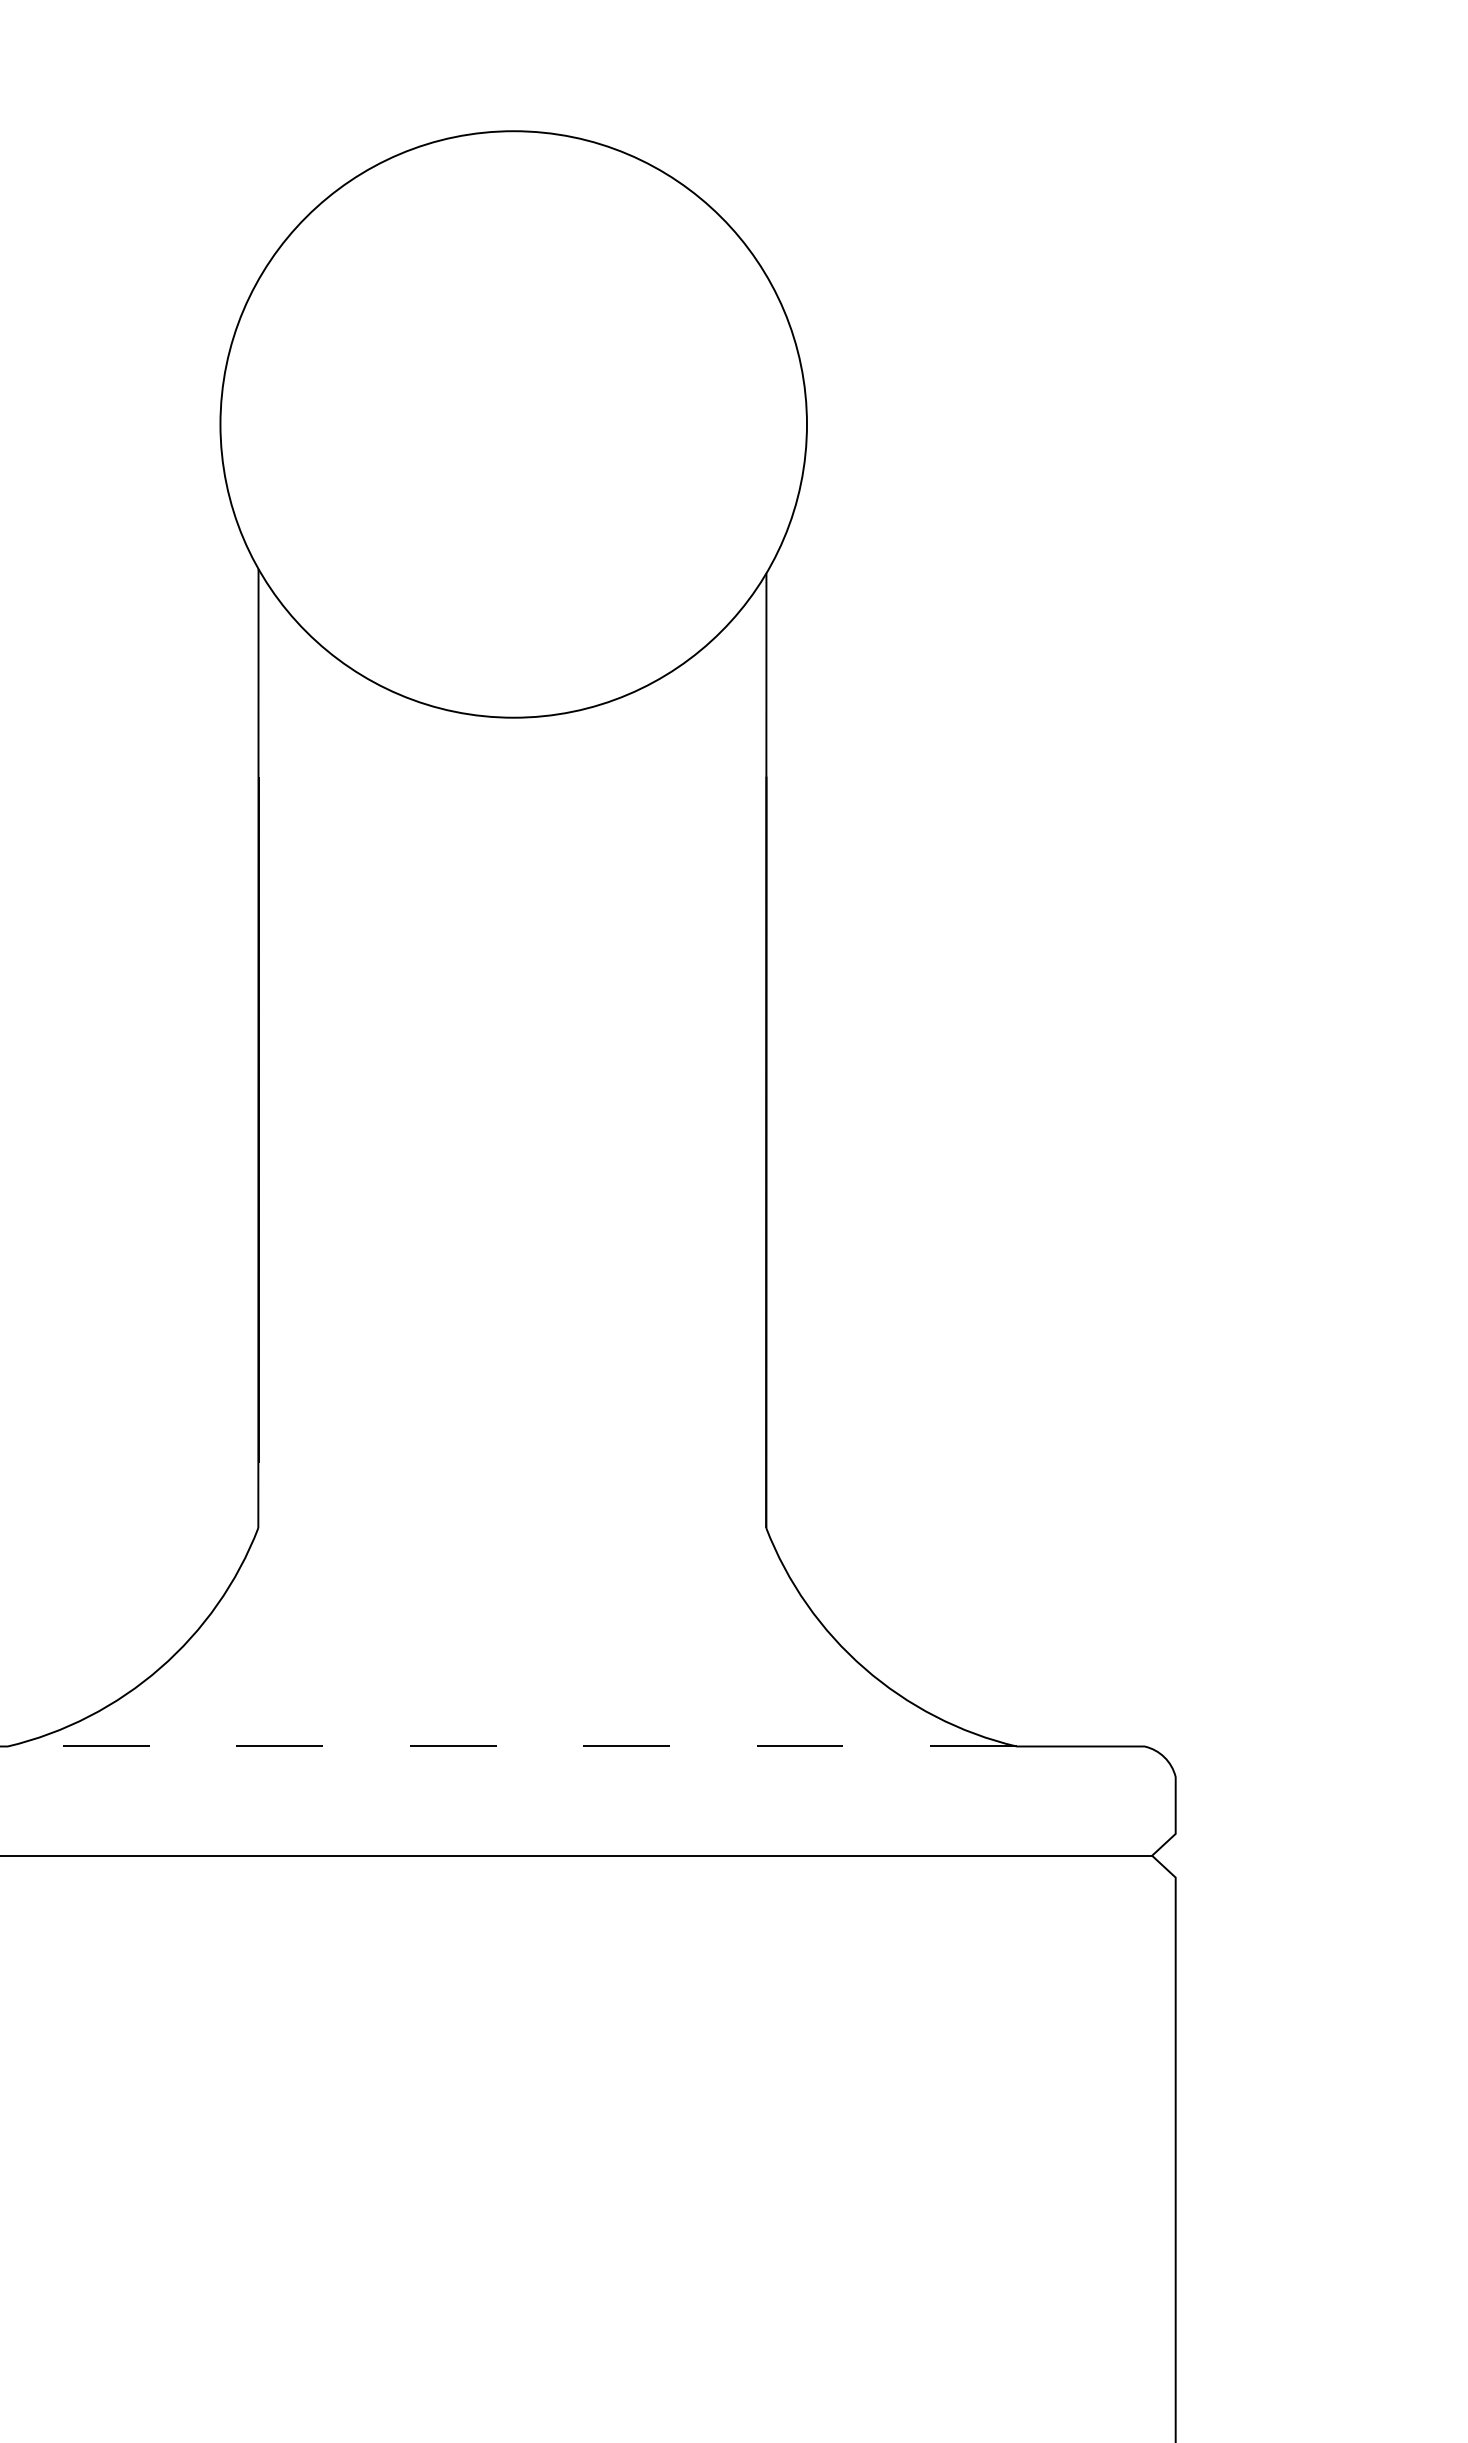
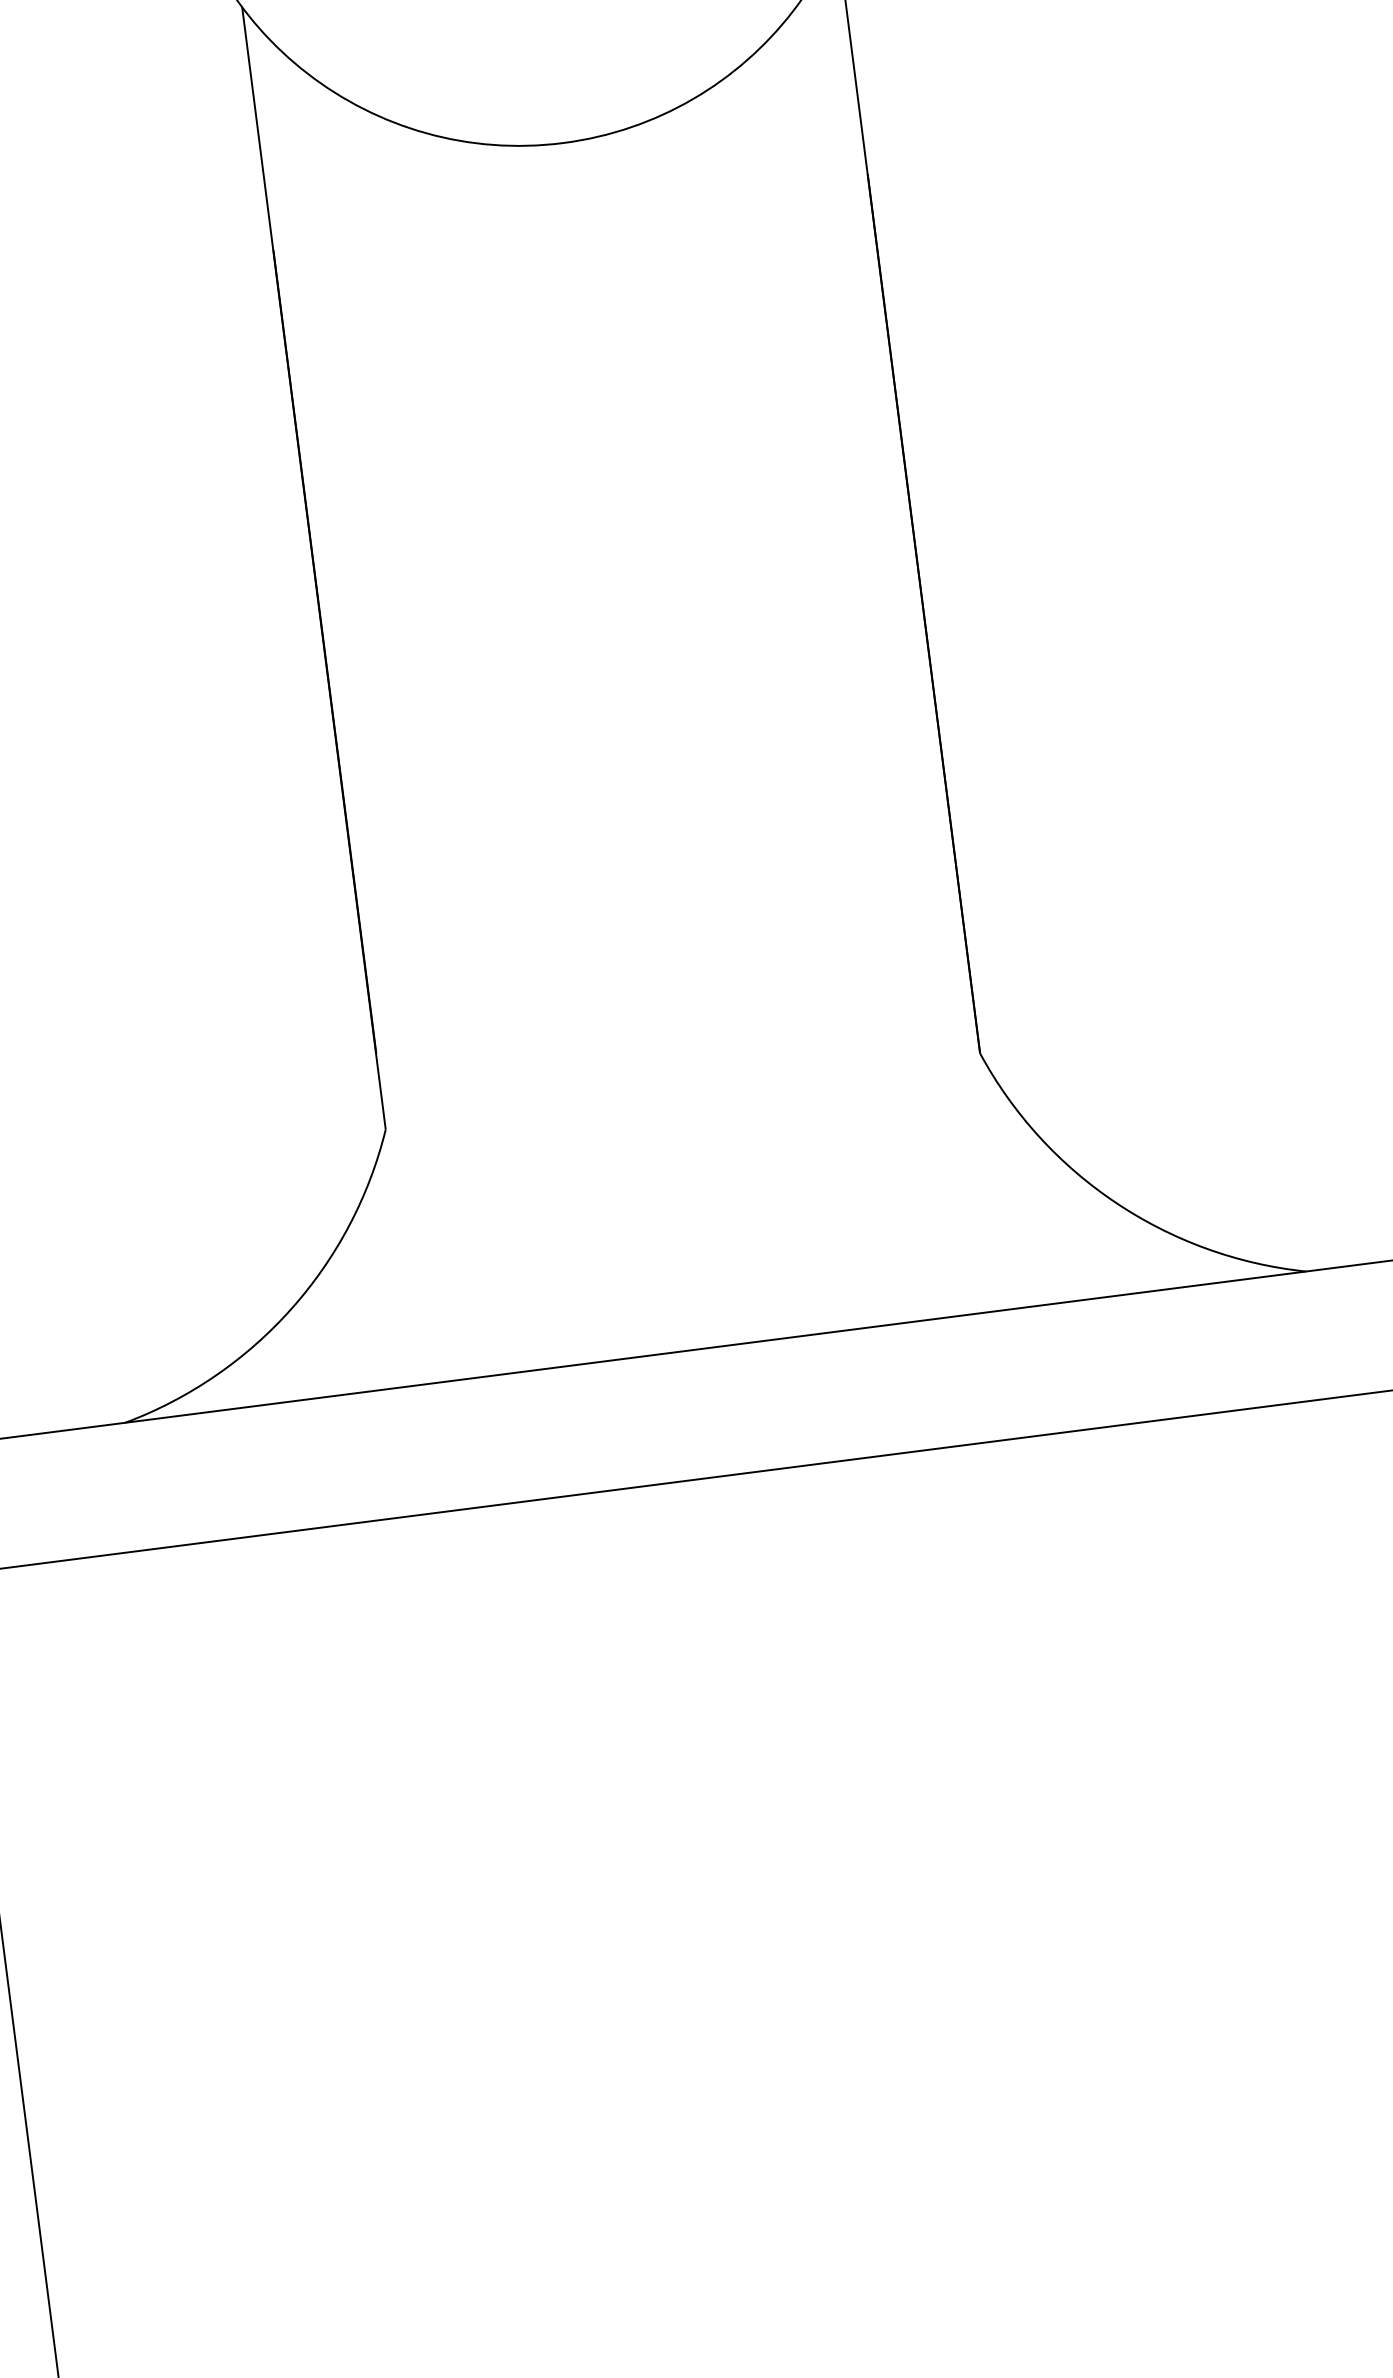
line: (512, 1746) -> (715, 1347), dashed -> solid

